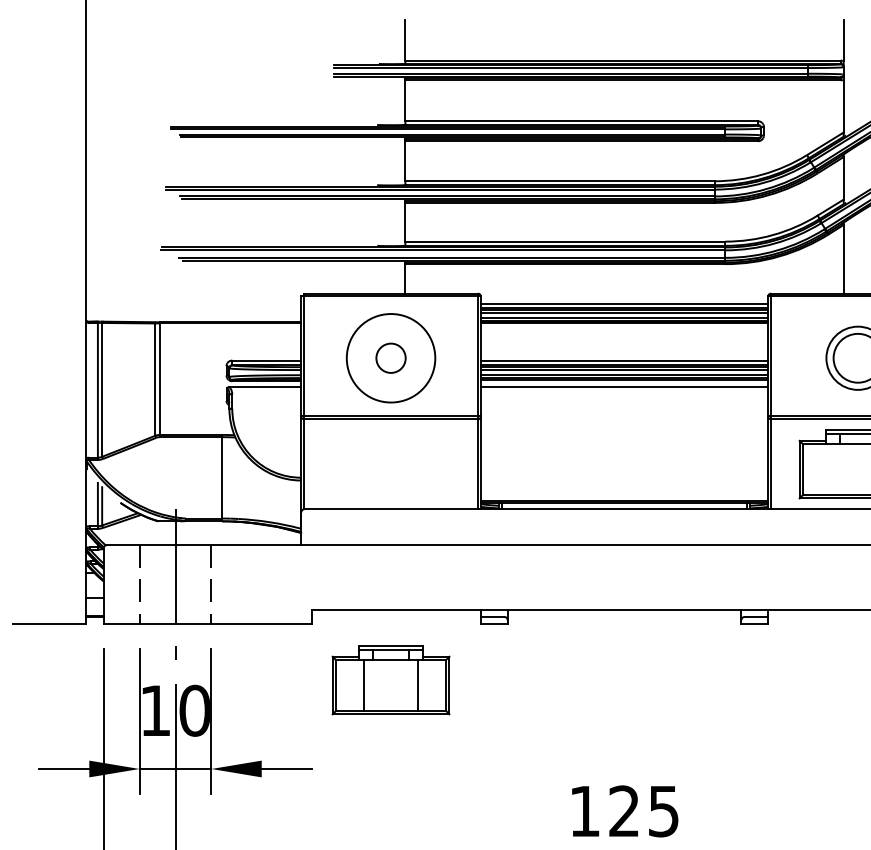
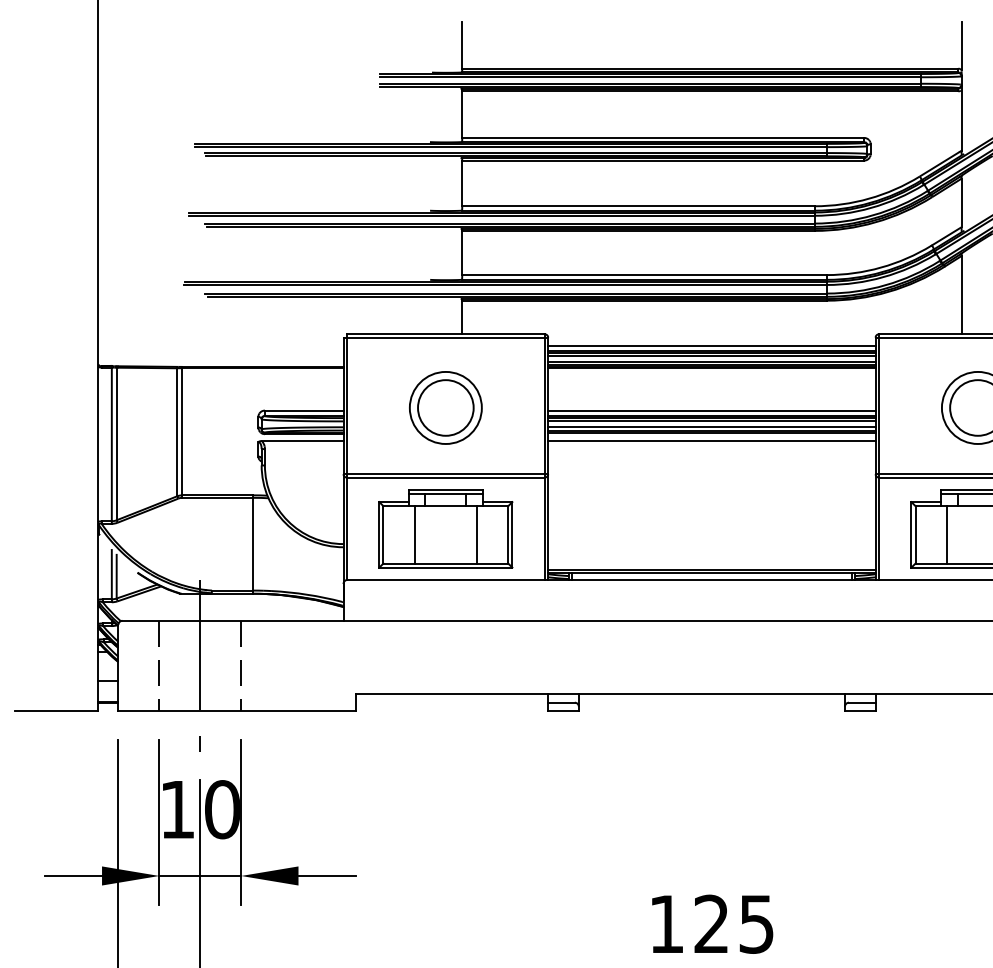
circle: (390, 357) -> (445, 407), size x0.71
circle: (390, 357) -> (445, 407), size x1.67
line: (830, 469) -> (946, 534), added
part: (390, 679) -> (445, 528), moved

